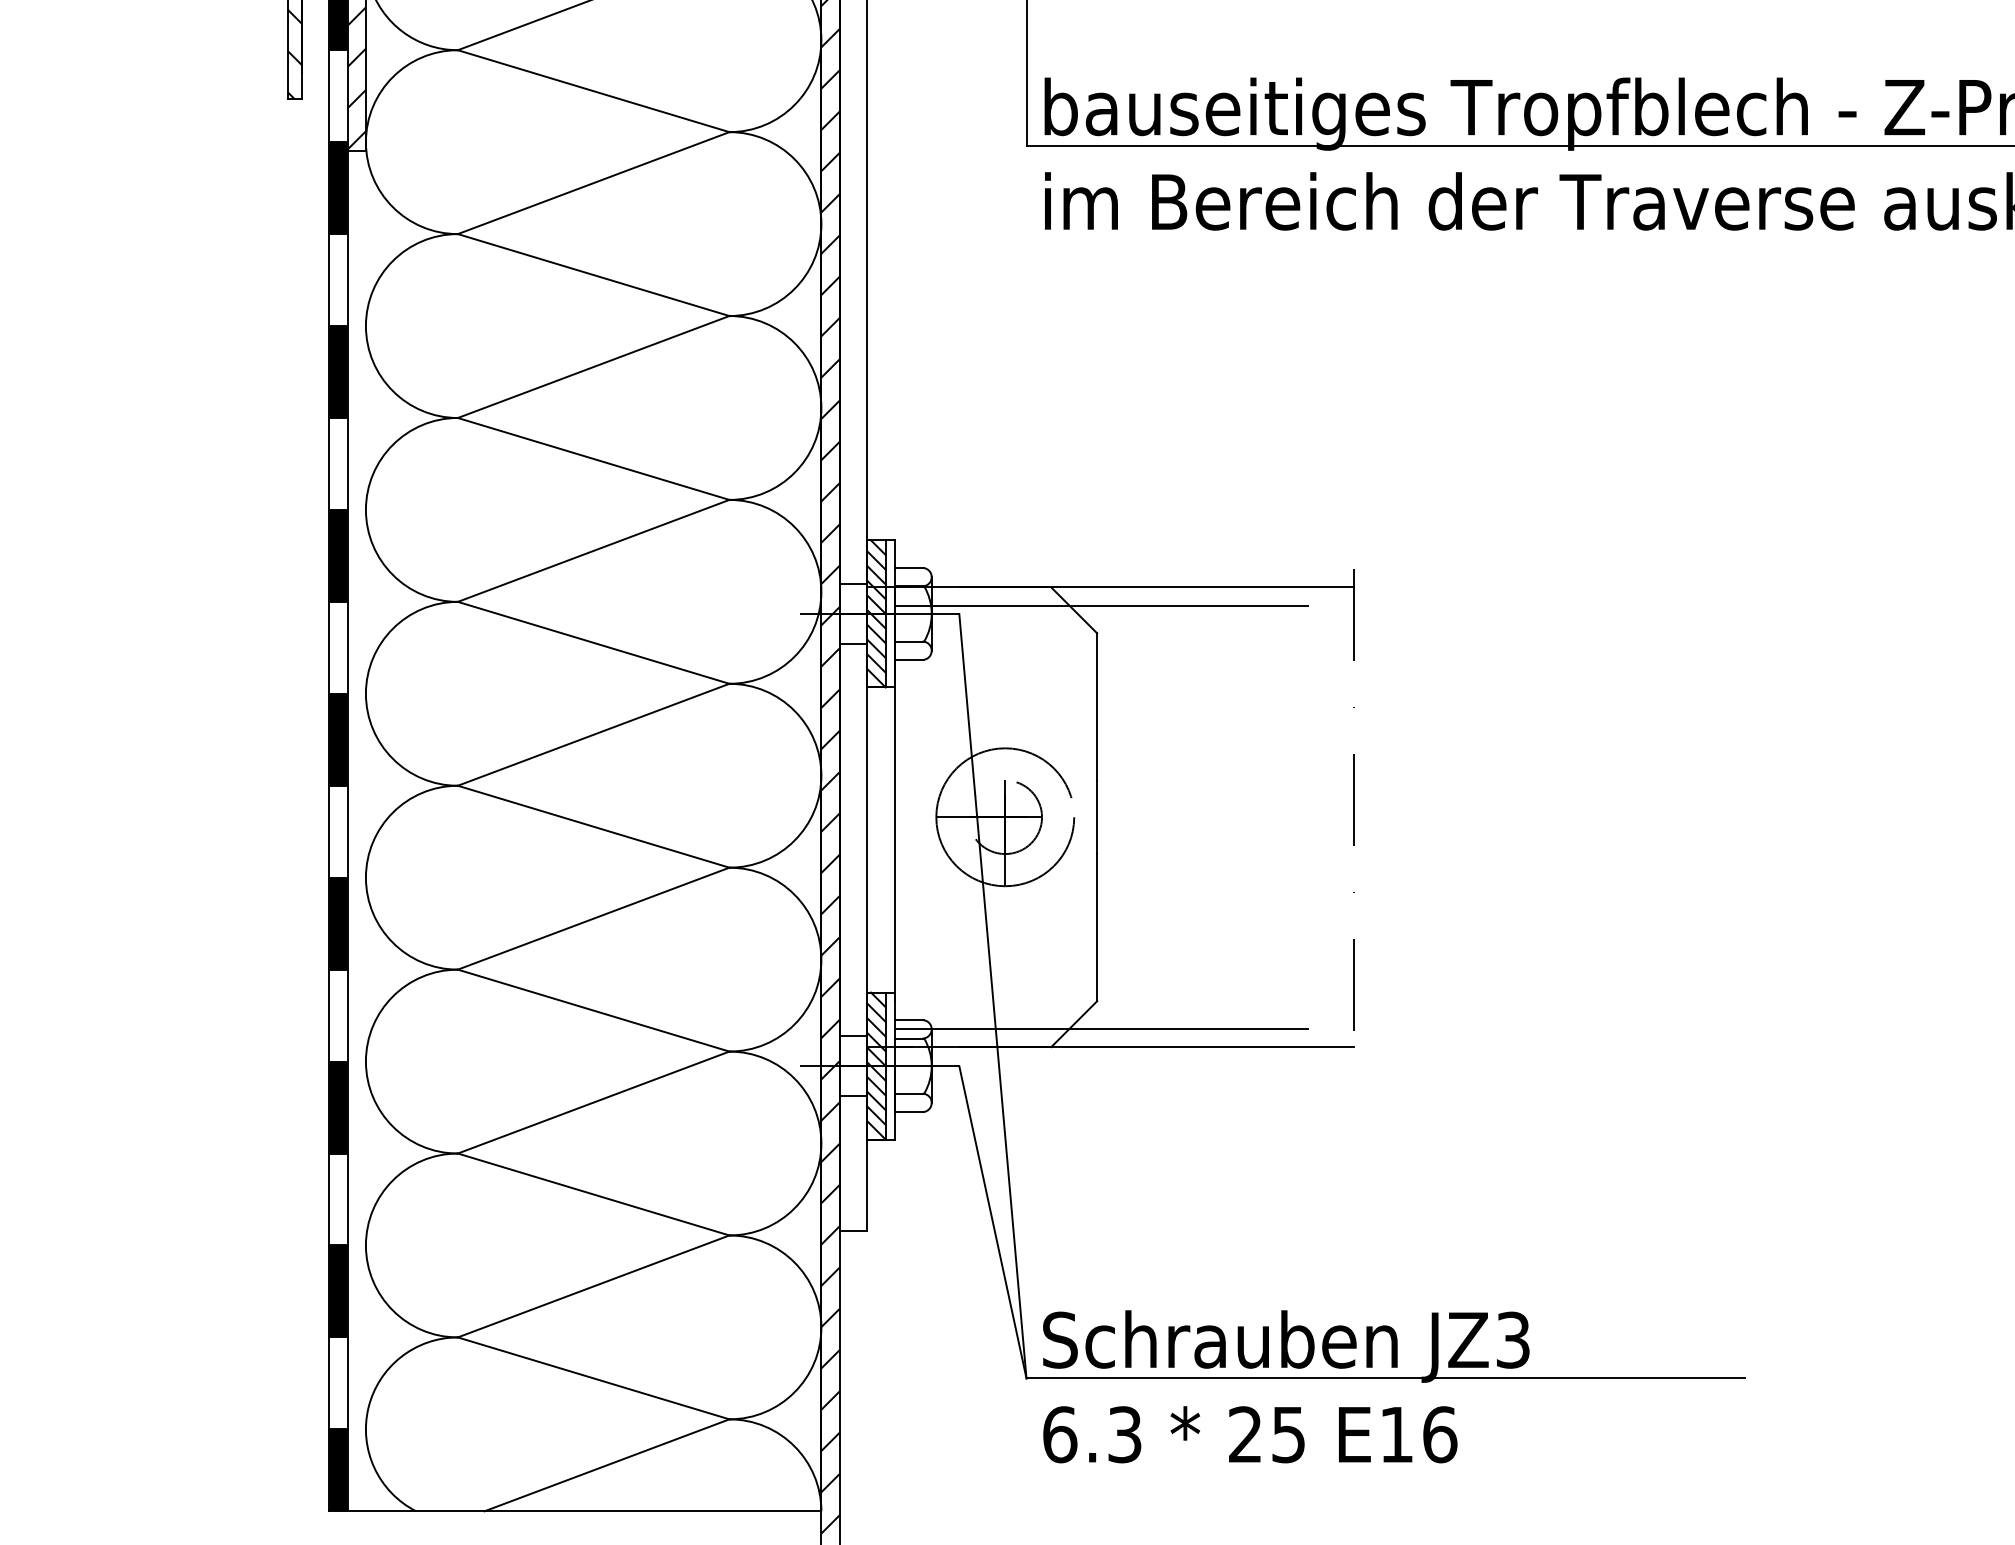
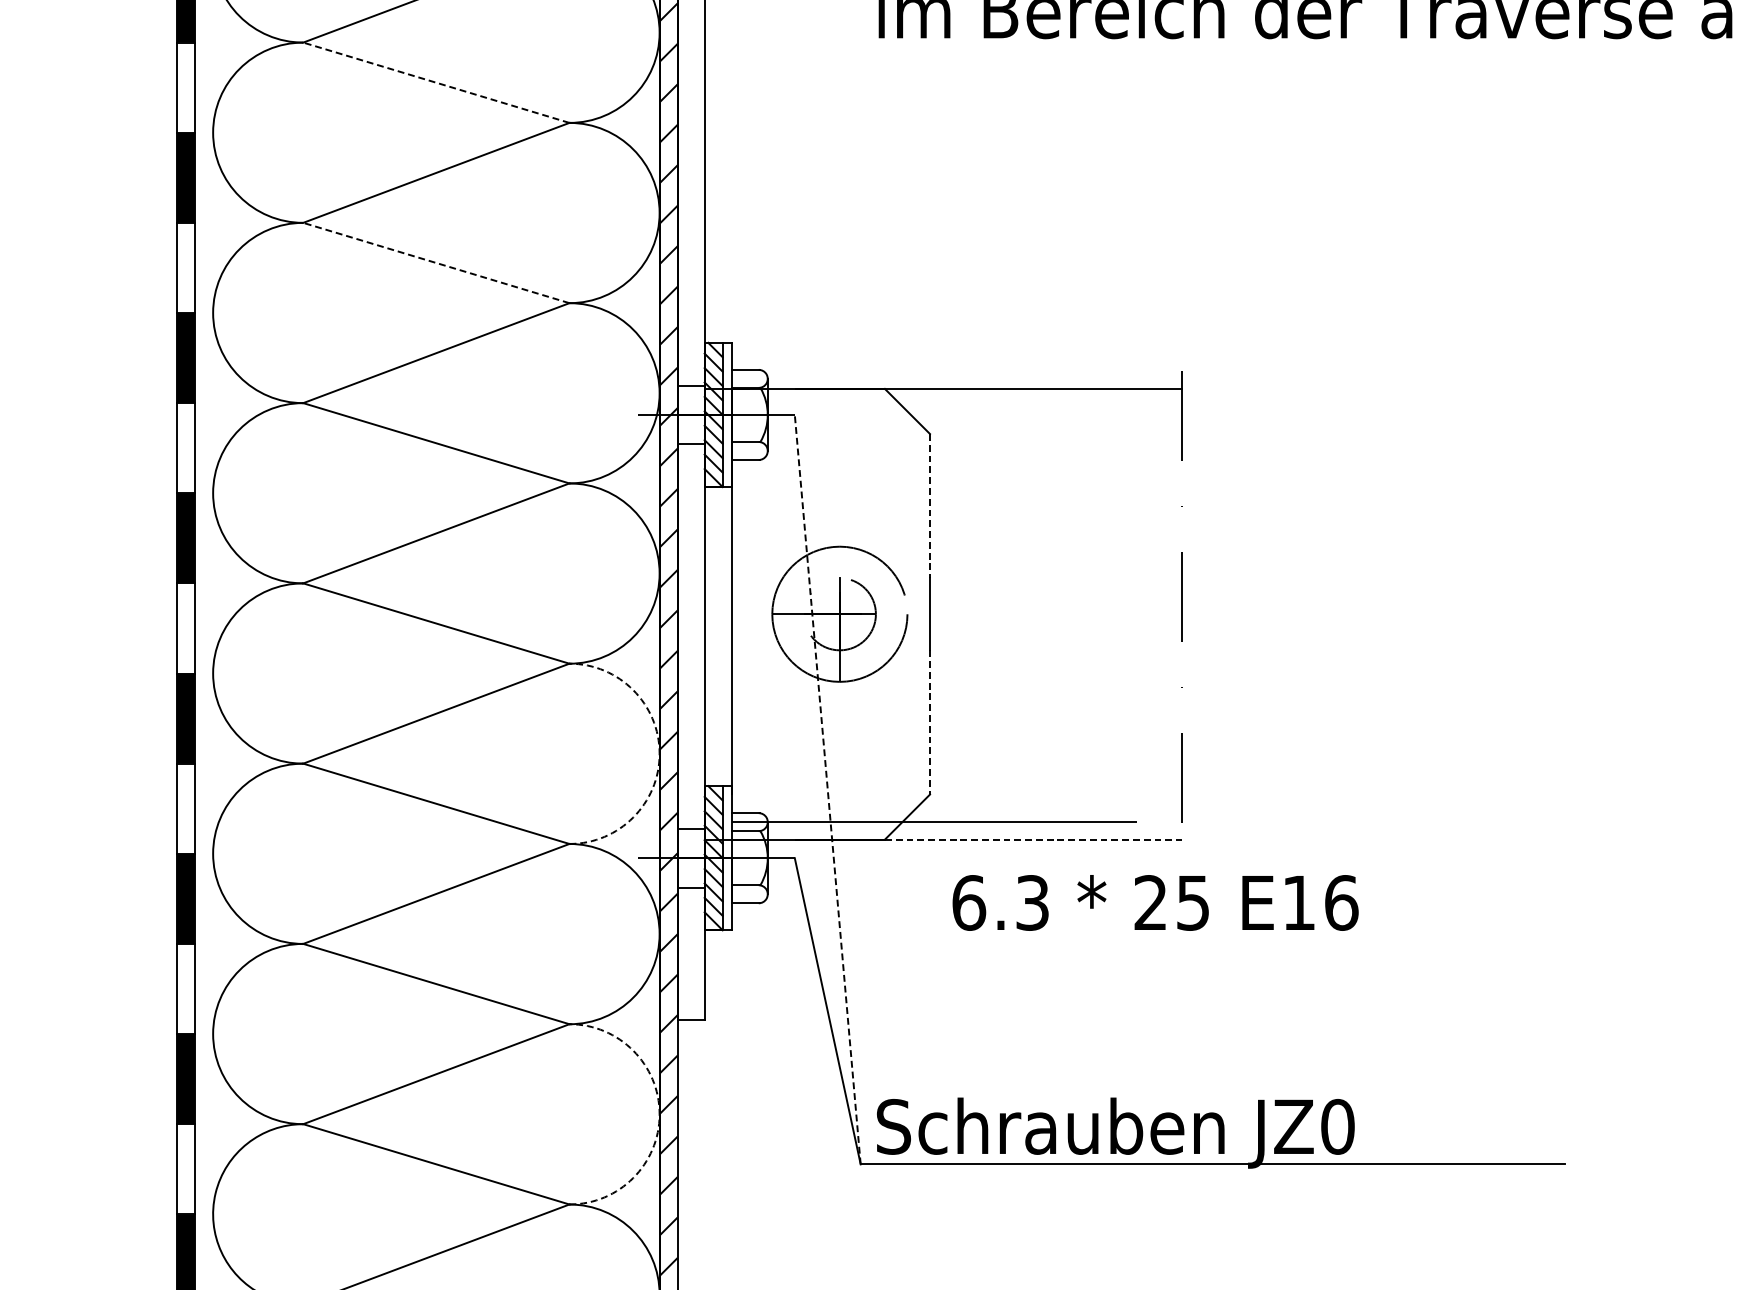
line: (593, 275) -> (436, 83), solid -> dashed
line: (593, 458) -> (436, 262), solid -> dashed
line: (1123, 605) -> (955, 406), removed
line: (1097, 706) -> (930, 505), solid -> dashed
line: (1097, 927) -> (930, 722), solid -> dashed
arc: (821, 959) -> (659, 753), solid -> dashed
line: (992, 996) -> (827, 789), solid -> dashed
line: (1203, 1047) -> (1034, 839), solid -> dashed
arc: (821, 1327) -> (659, 1114), solid -> dashed
text: (1513, 1339) -> (1338, 1126), JZ3 -> JZ0
text: (1250, 1434) -> (1155, 902), moved

